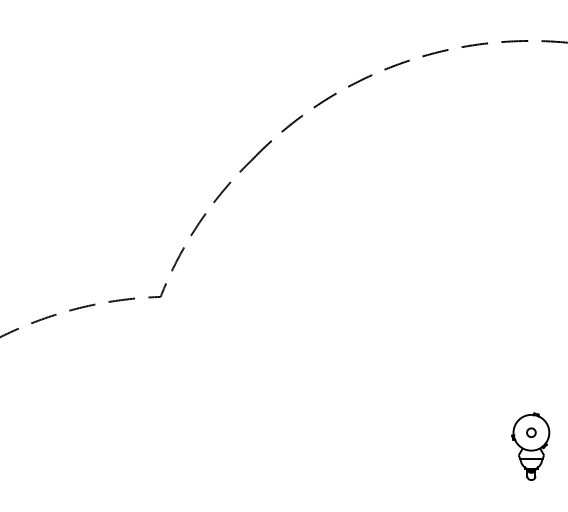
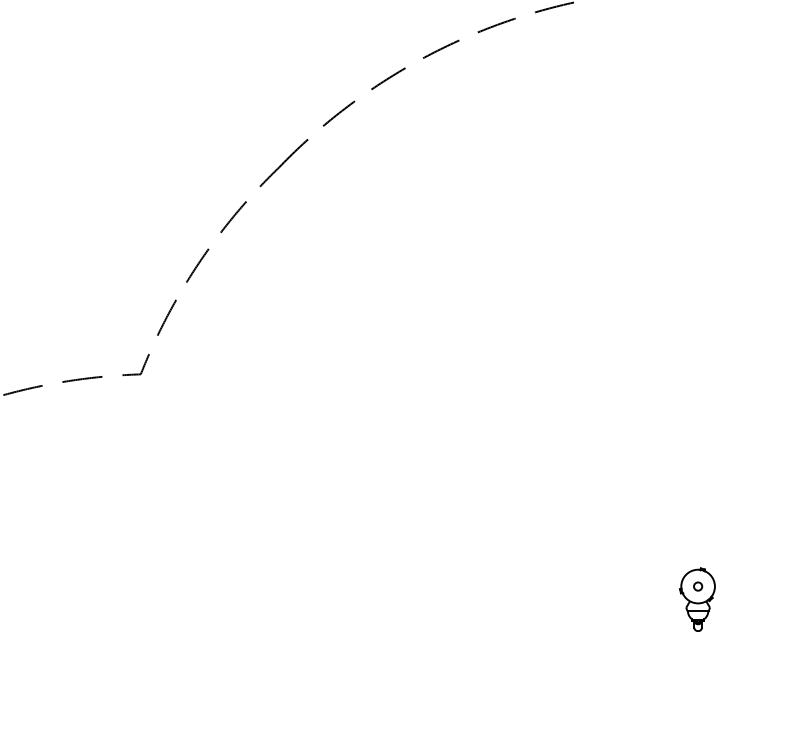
part: (529, 446) -> (696, 599), size x0.62

